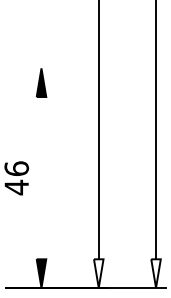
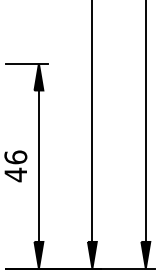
line: (28, 68) -> (26, 63), added
line: (41, 178) -> (38, 166), added
fill: (98, 273) -> (92, 255), added
fill: (155, 273) -> (145, 255), added

